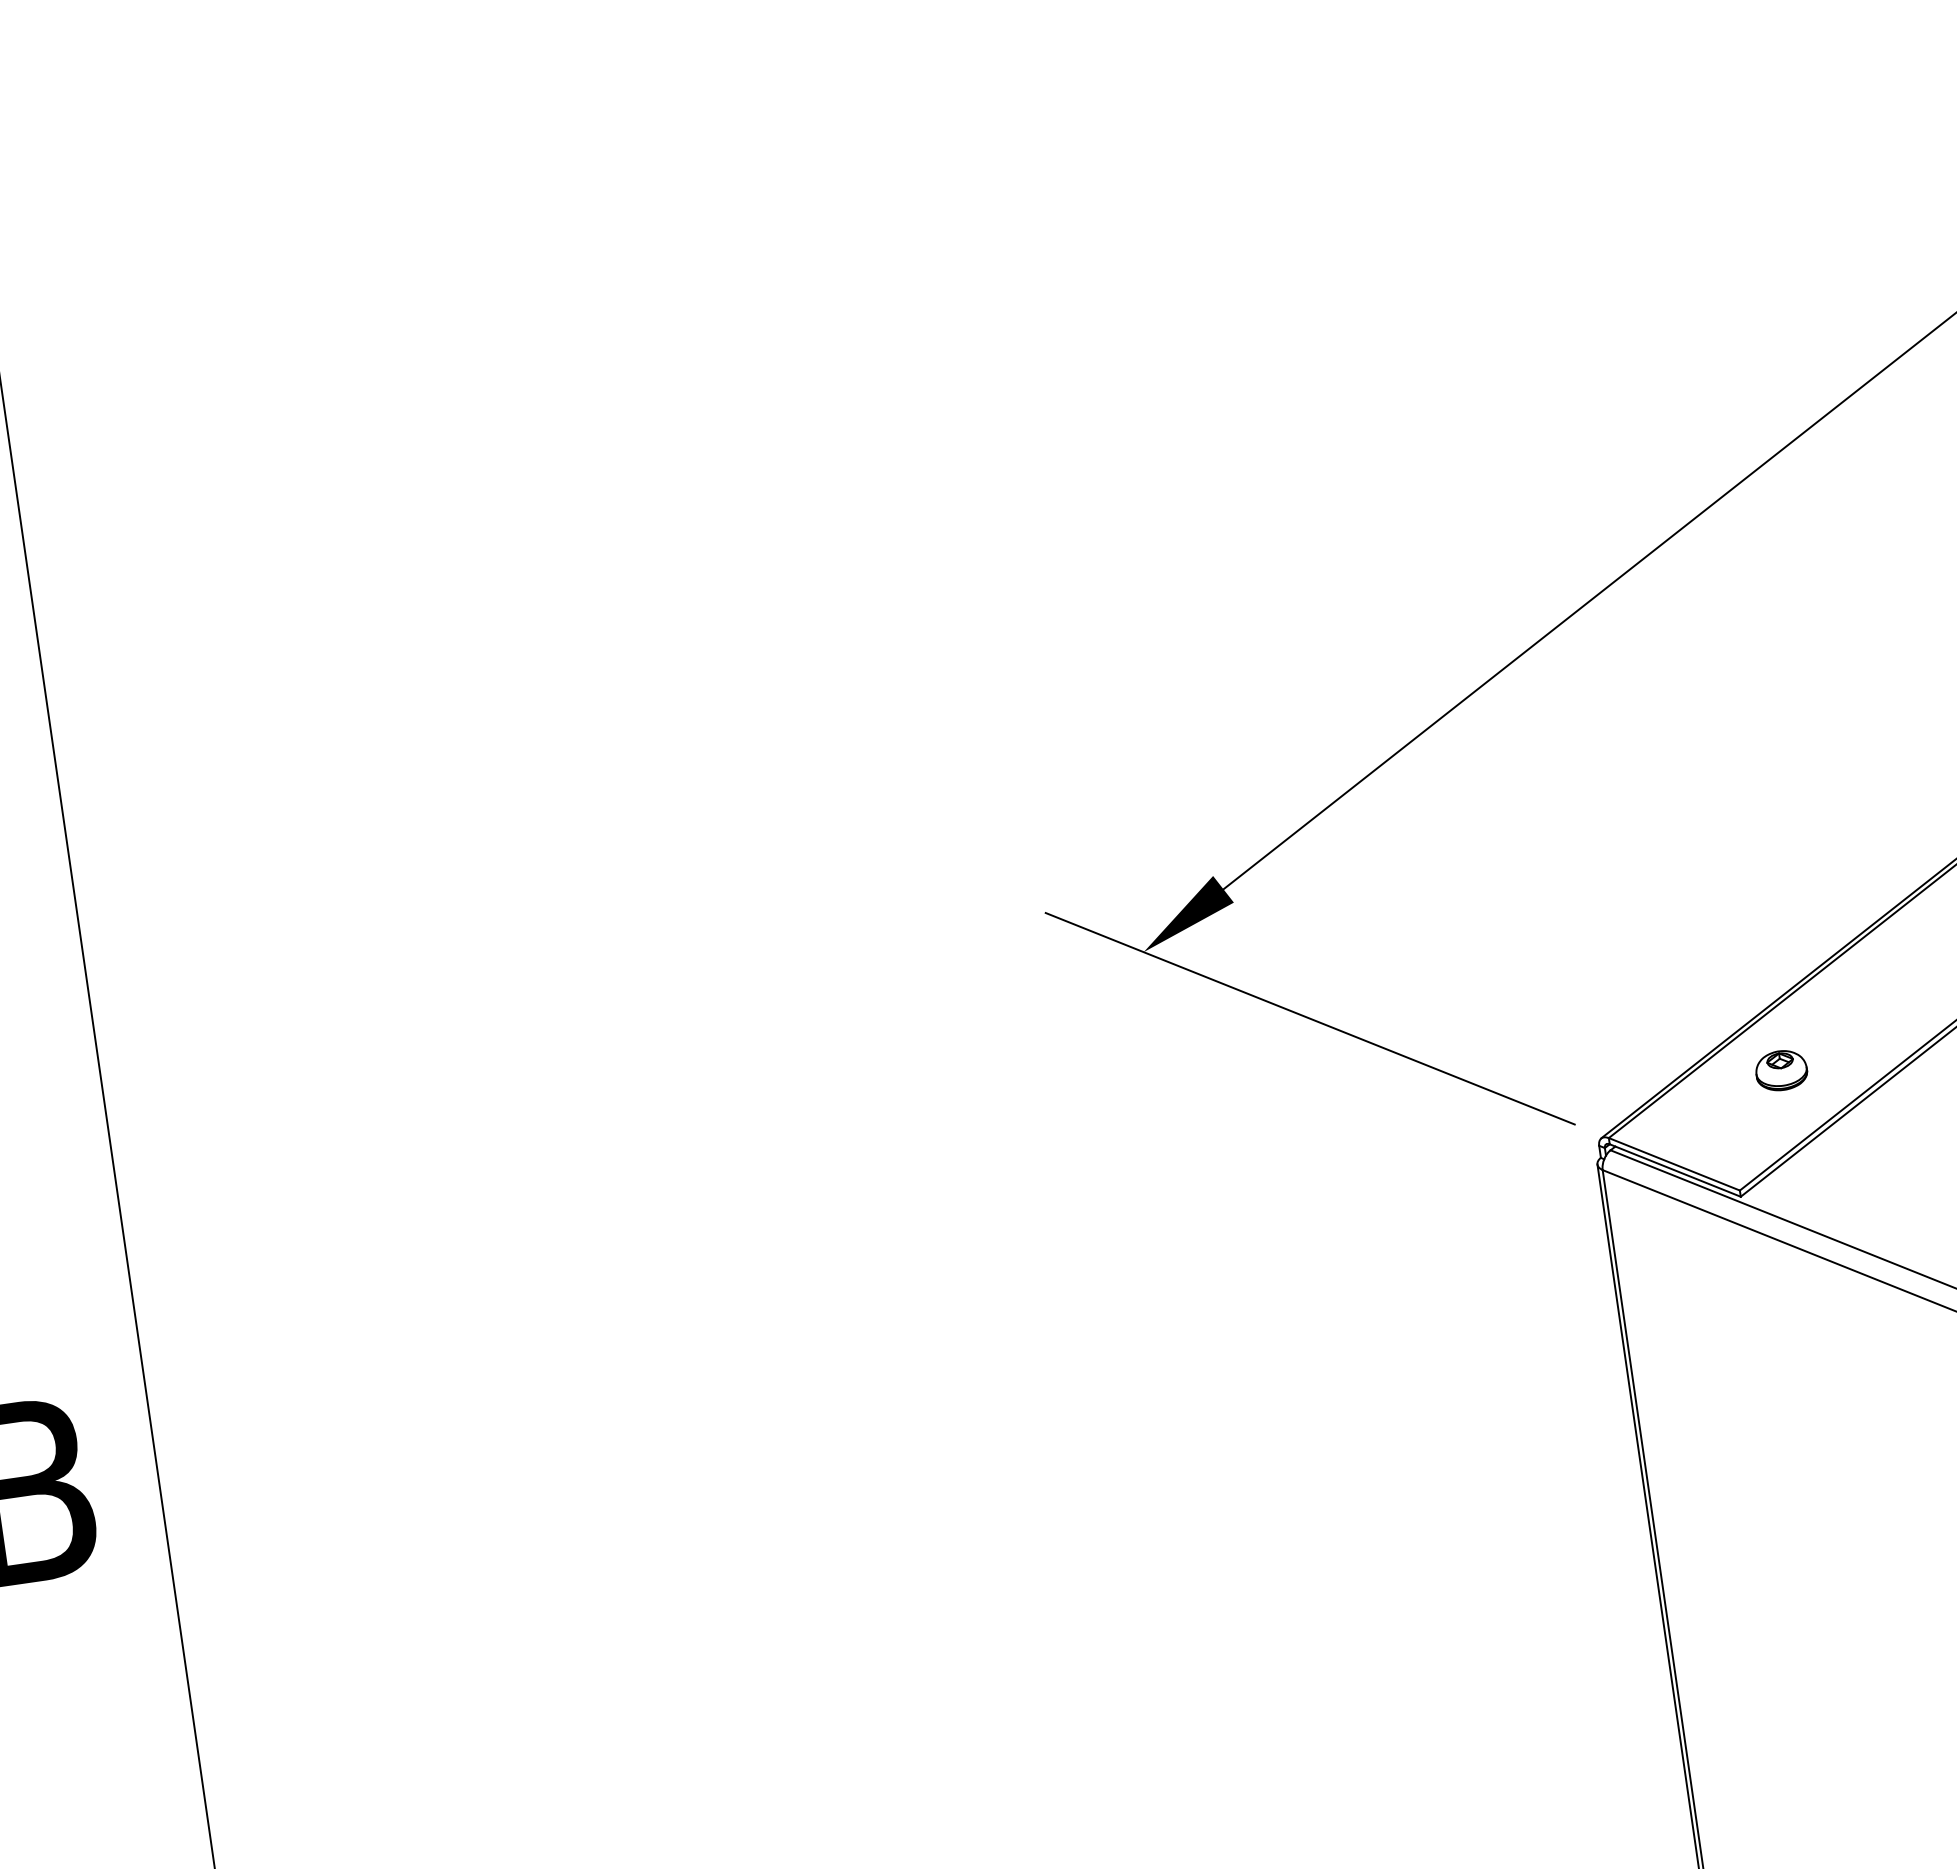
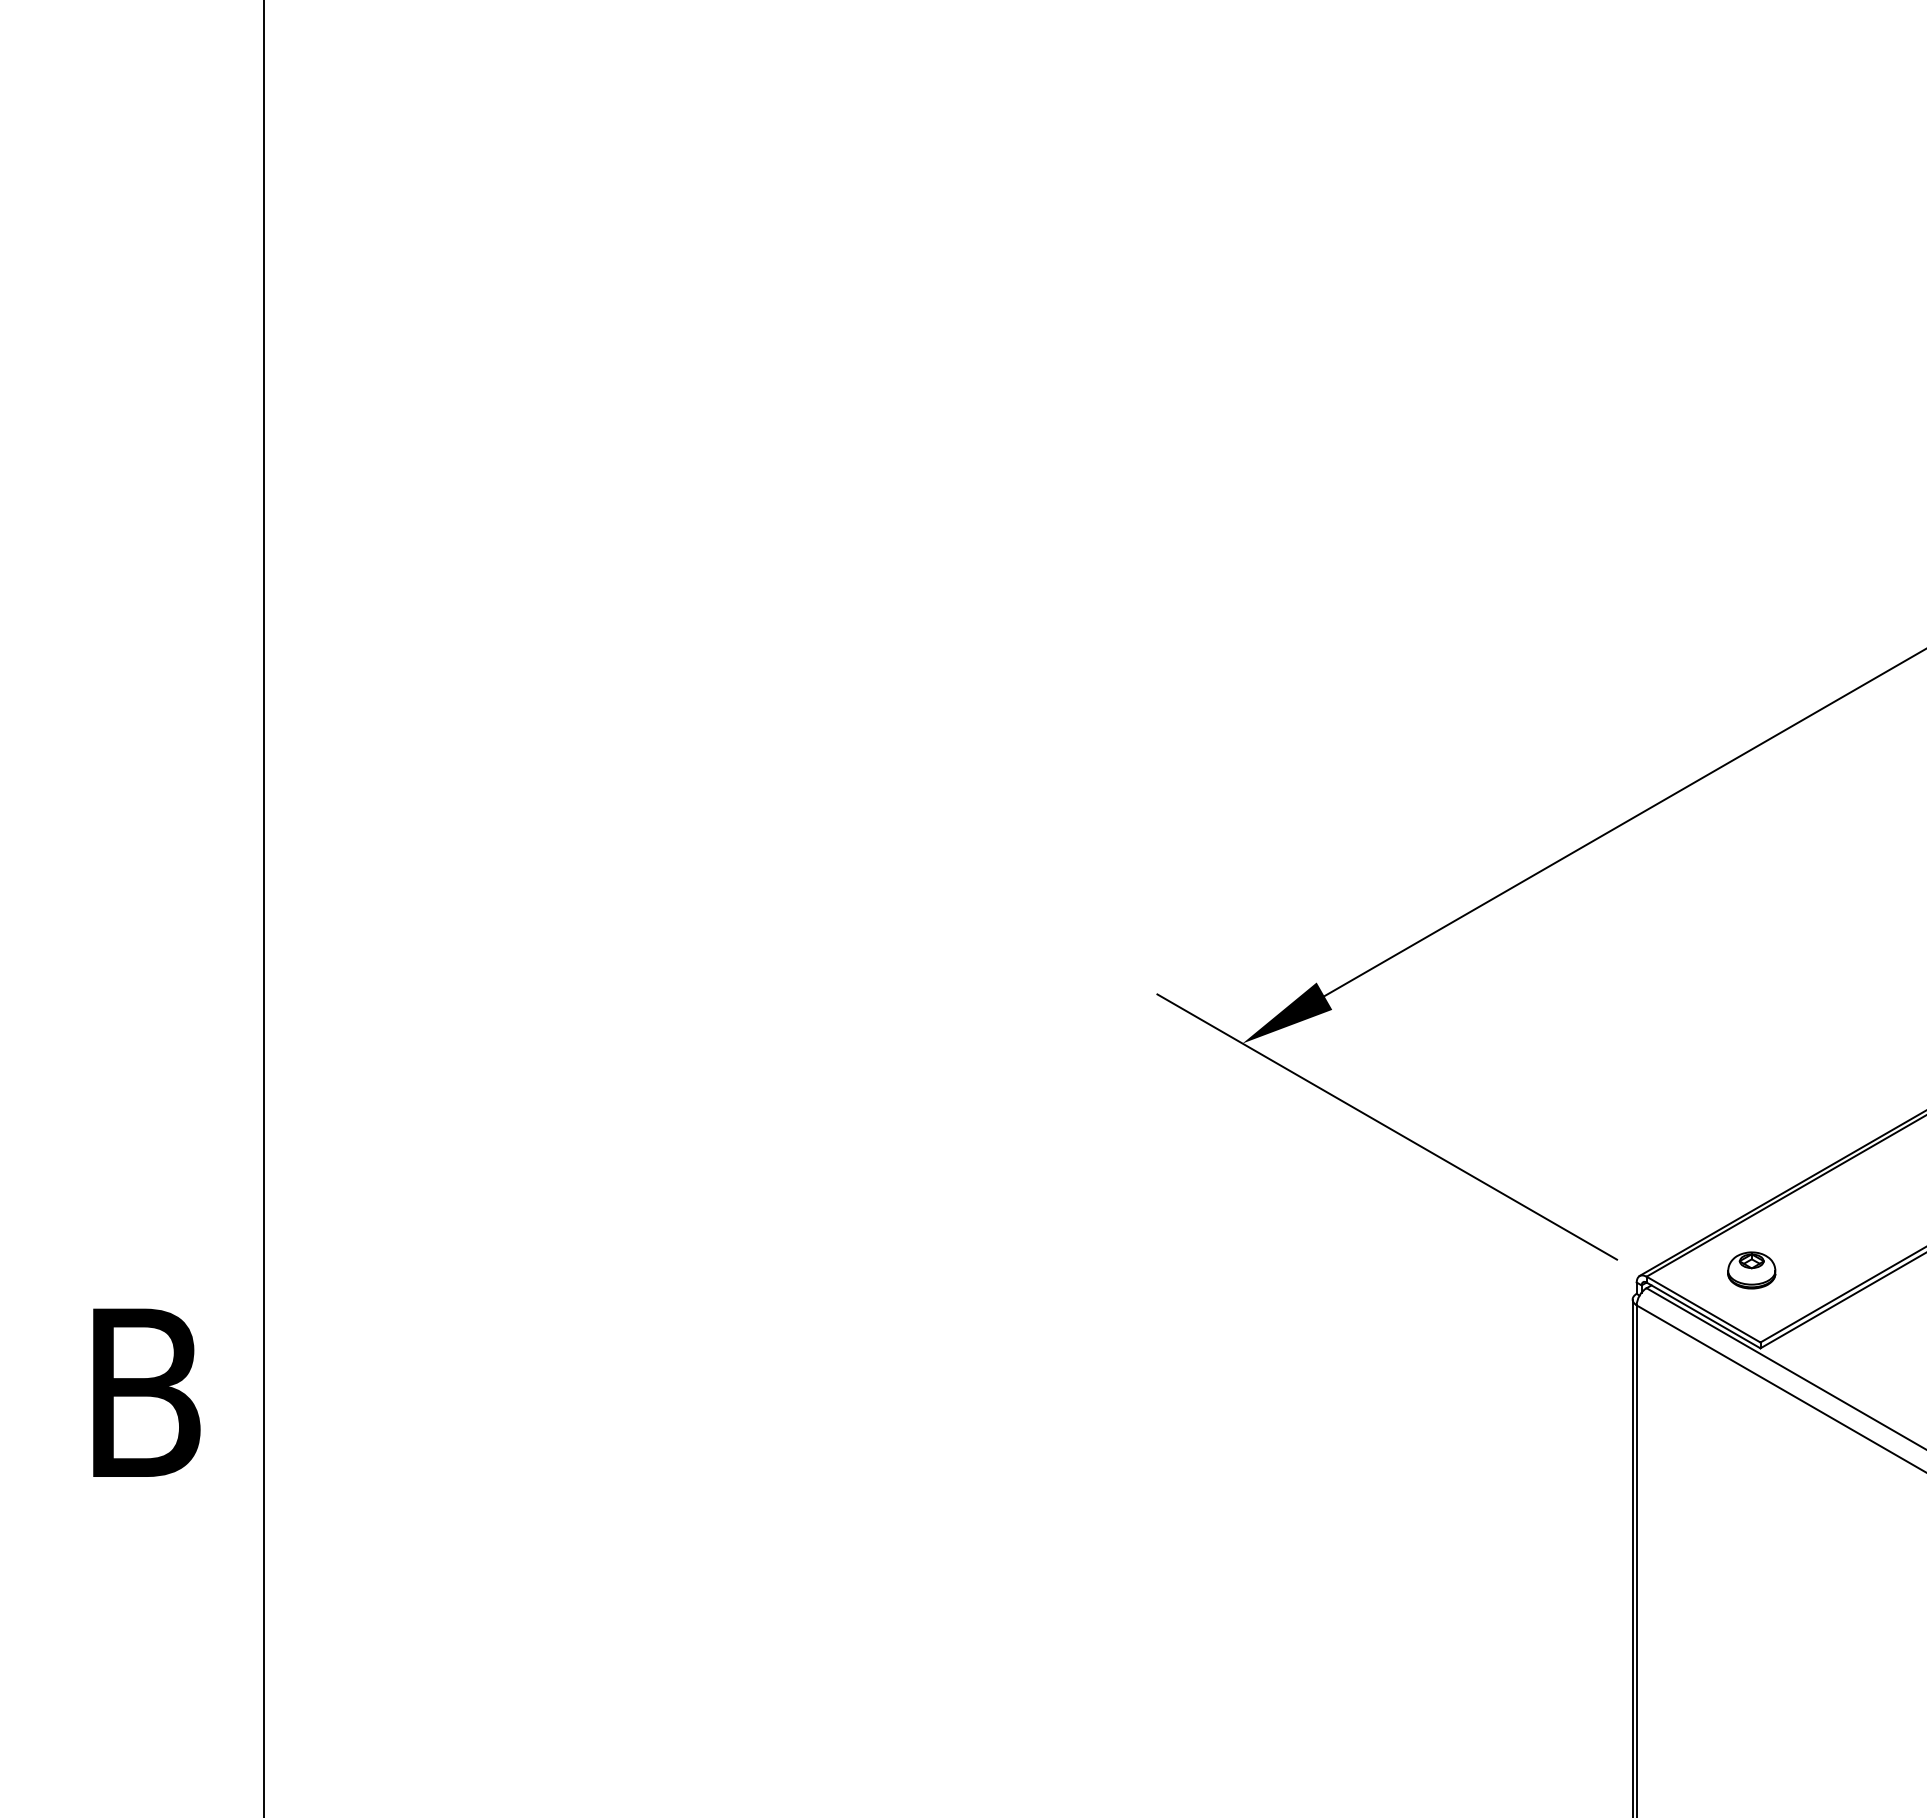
part: (1781, 1070) -> (1751, 1270), moved

